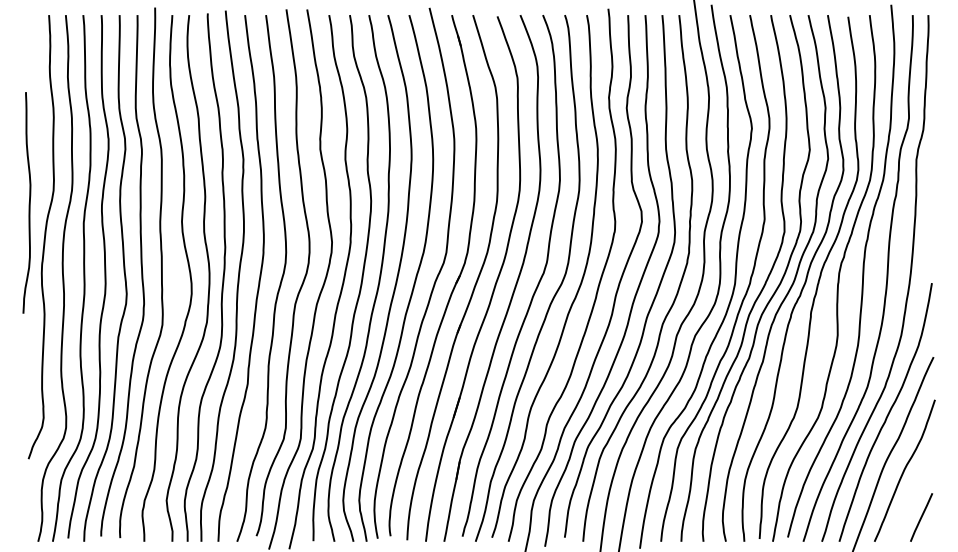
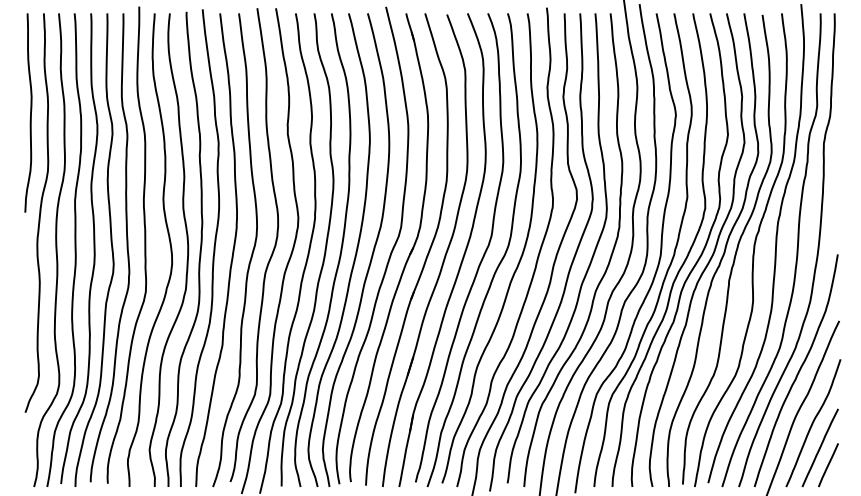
curve: (28, 203) -> (29, 113), moved
line: (912, 497) -> (820, 447), added

